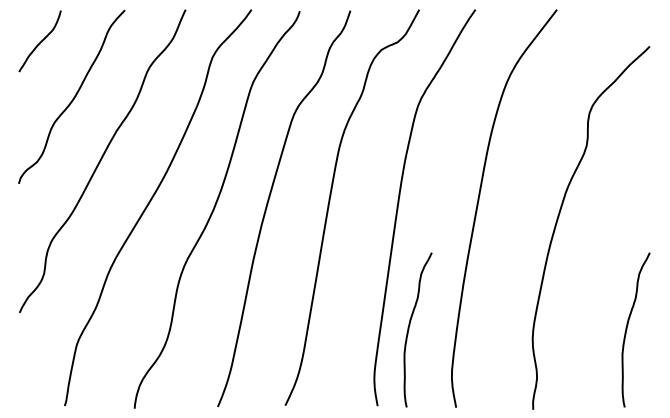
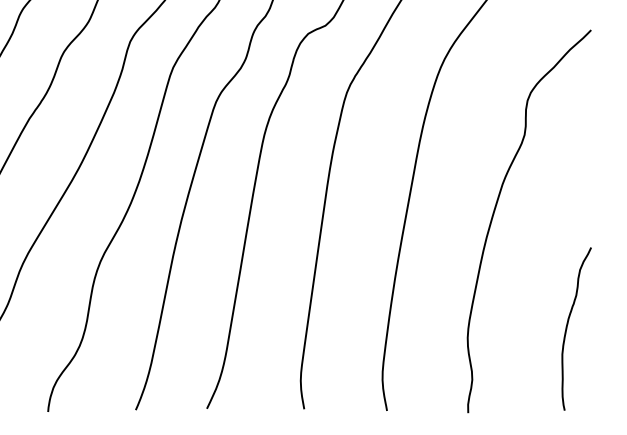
curve: (409, 329) -> (337, 328), removed

